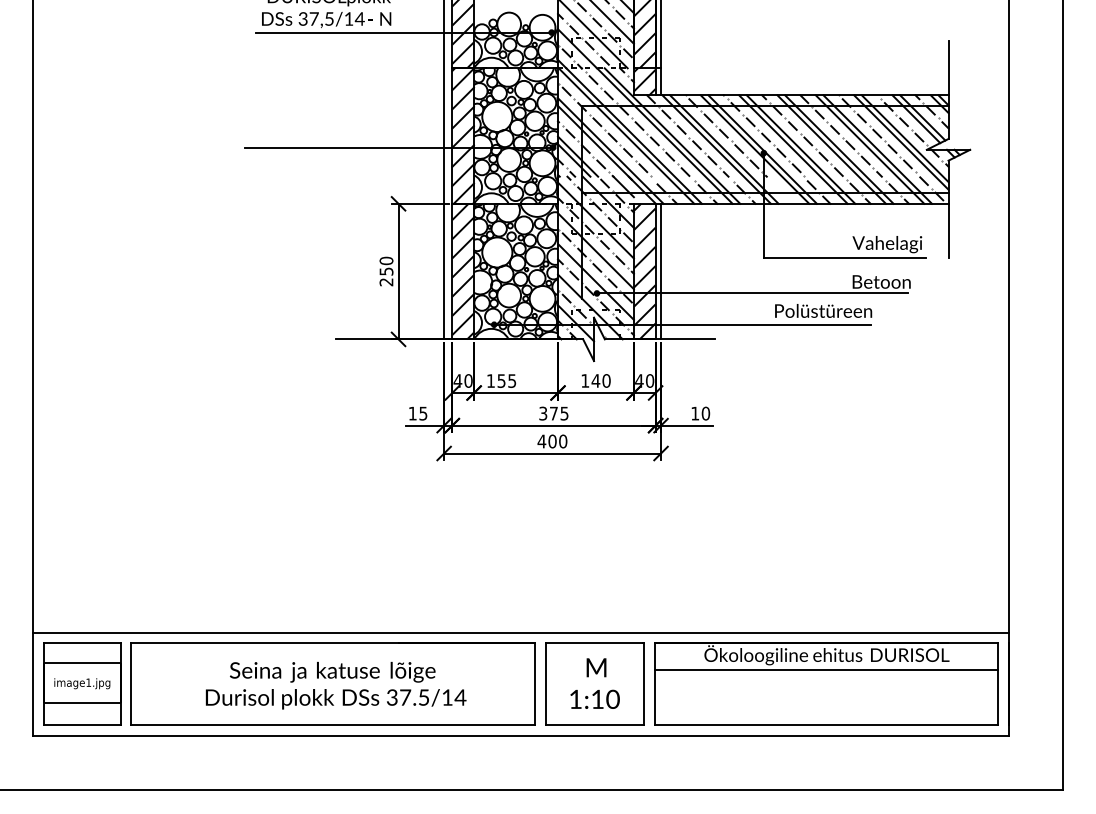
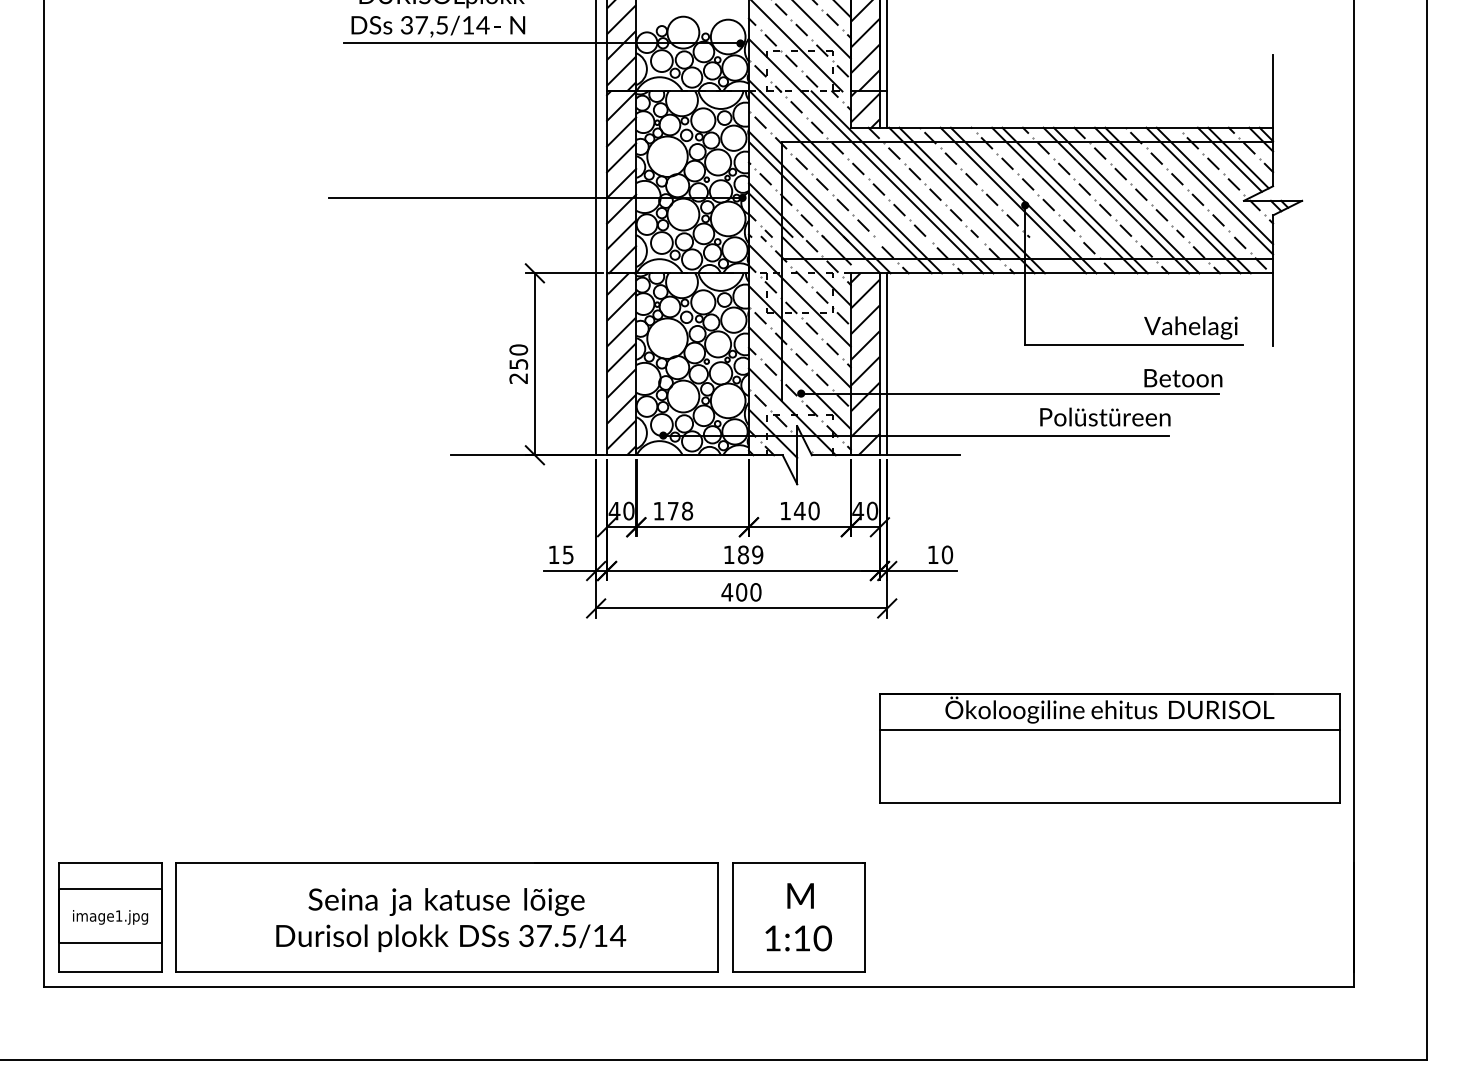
text: (506, 380) -> (679, 510), 155 -> 178
text: (553, 413) -> (742, 554), 375 -> 189
line: (520, 632) -> (698, 848), removed
part: (826, 683) -> (1109, 747), moved

